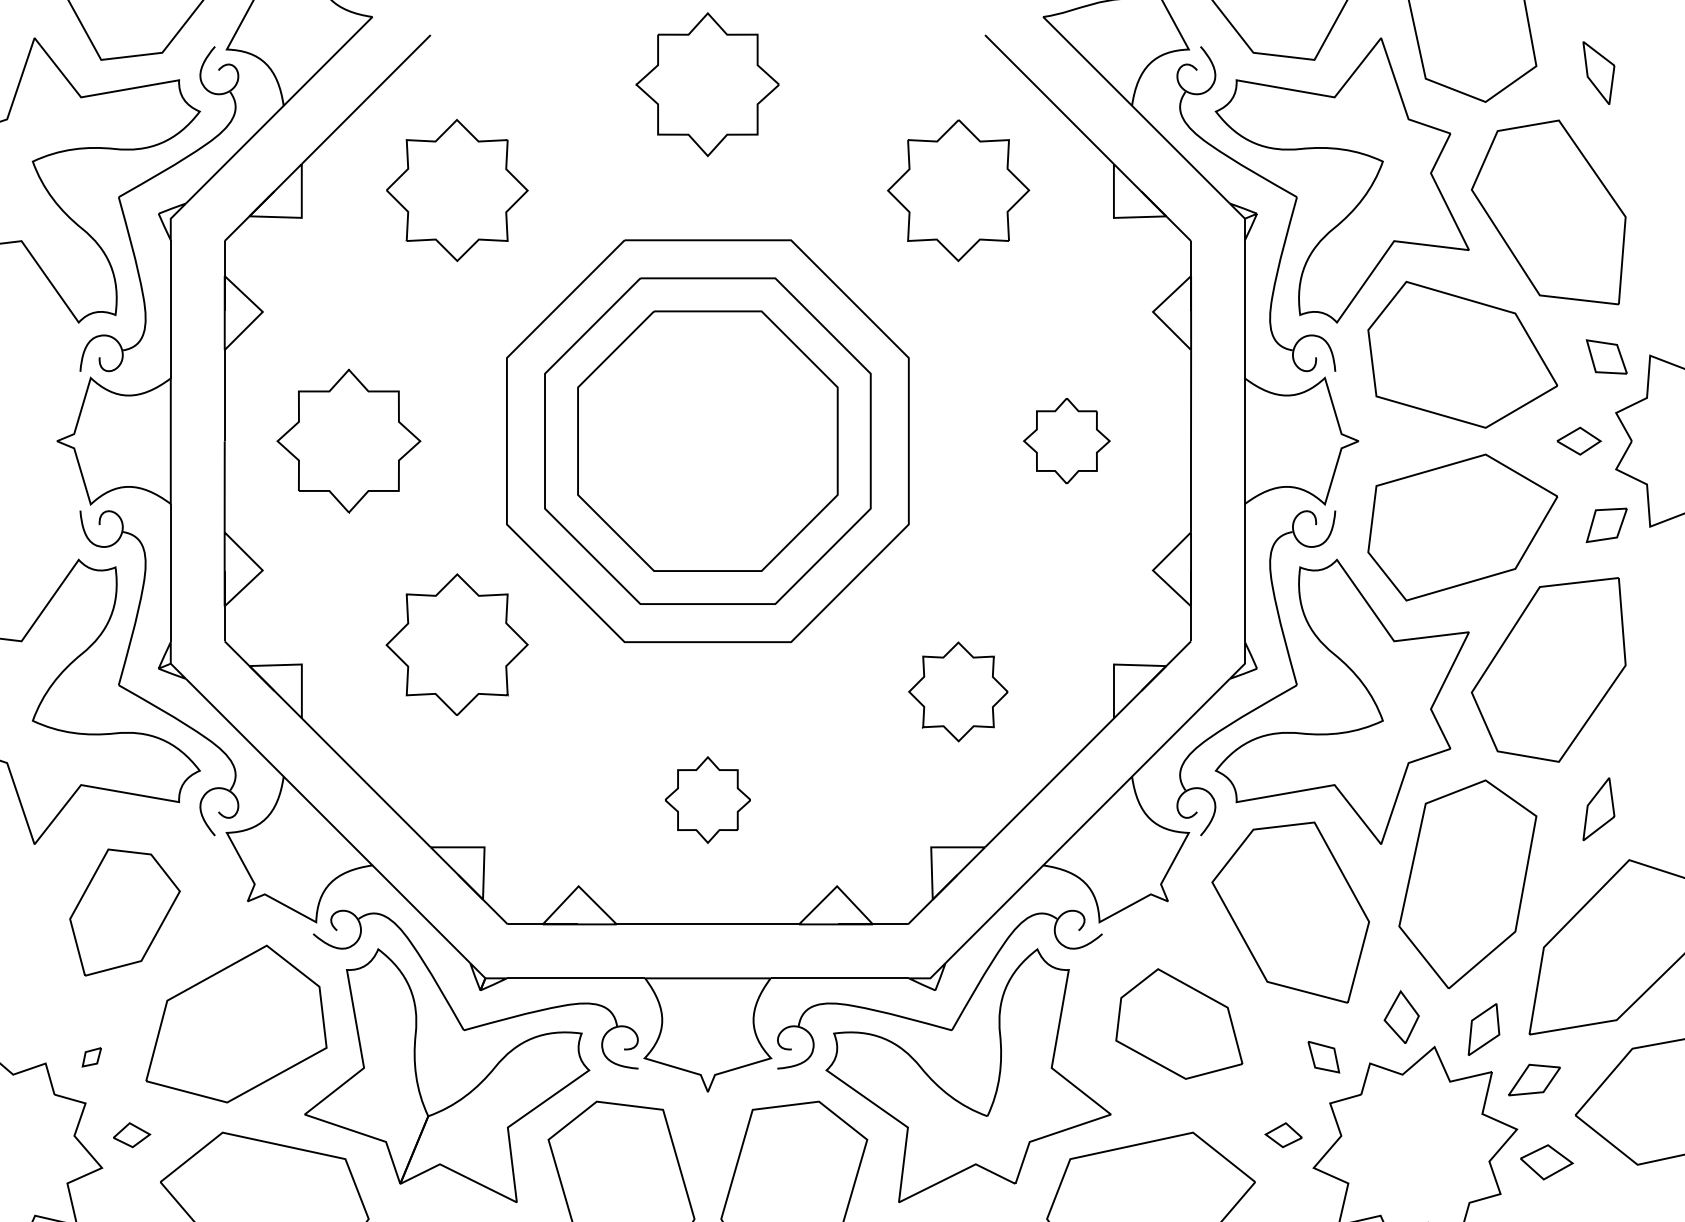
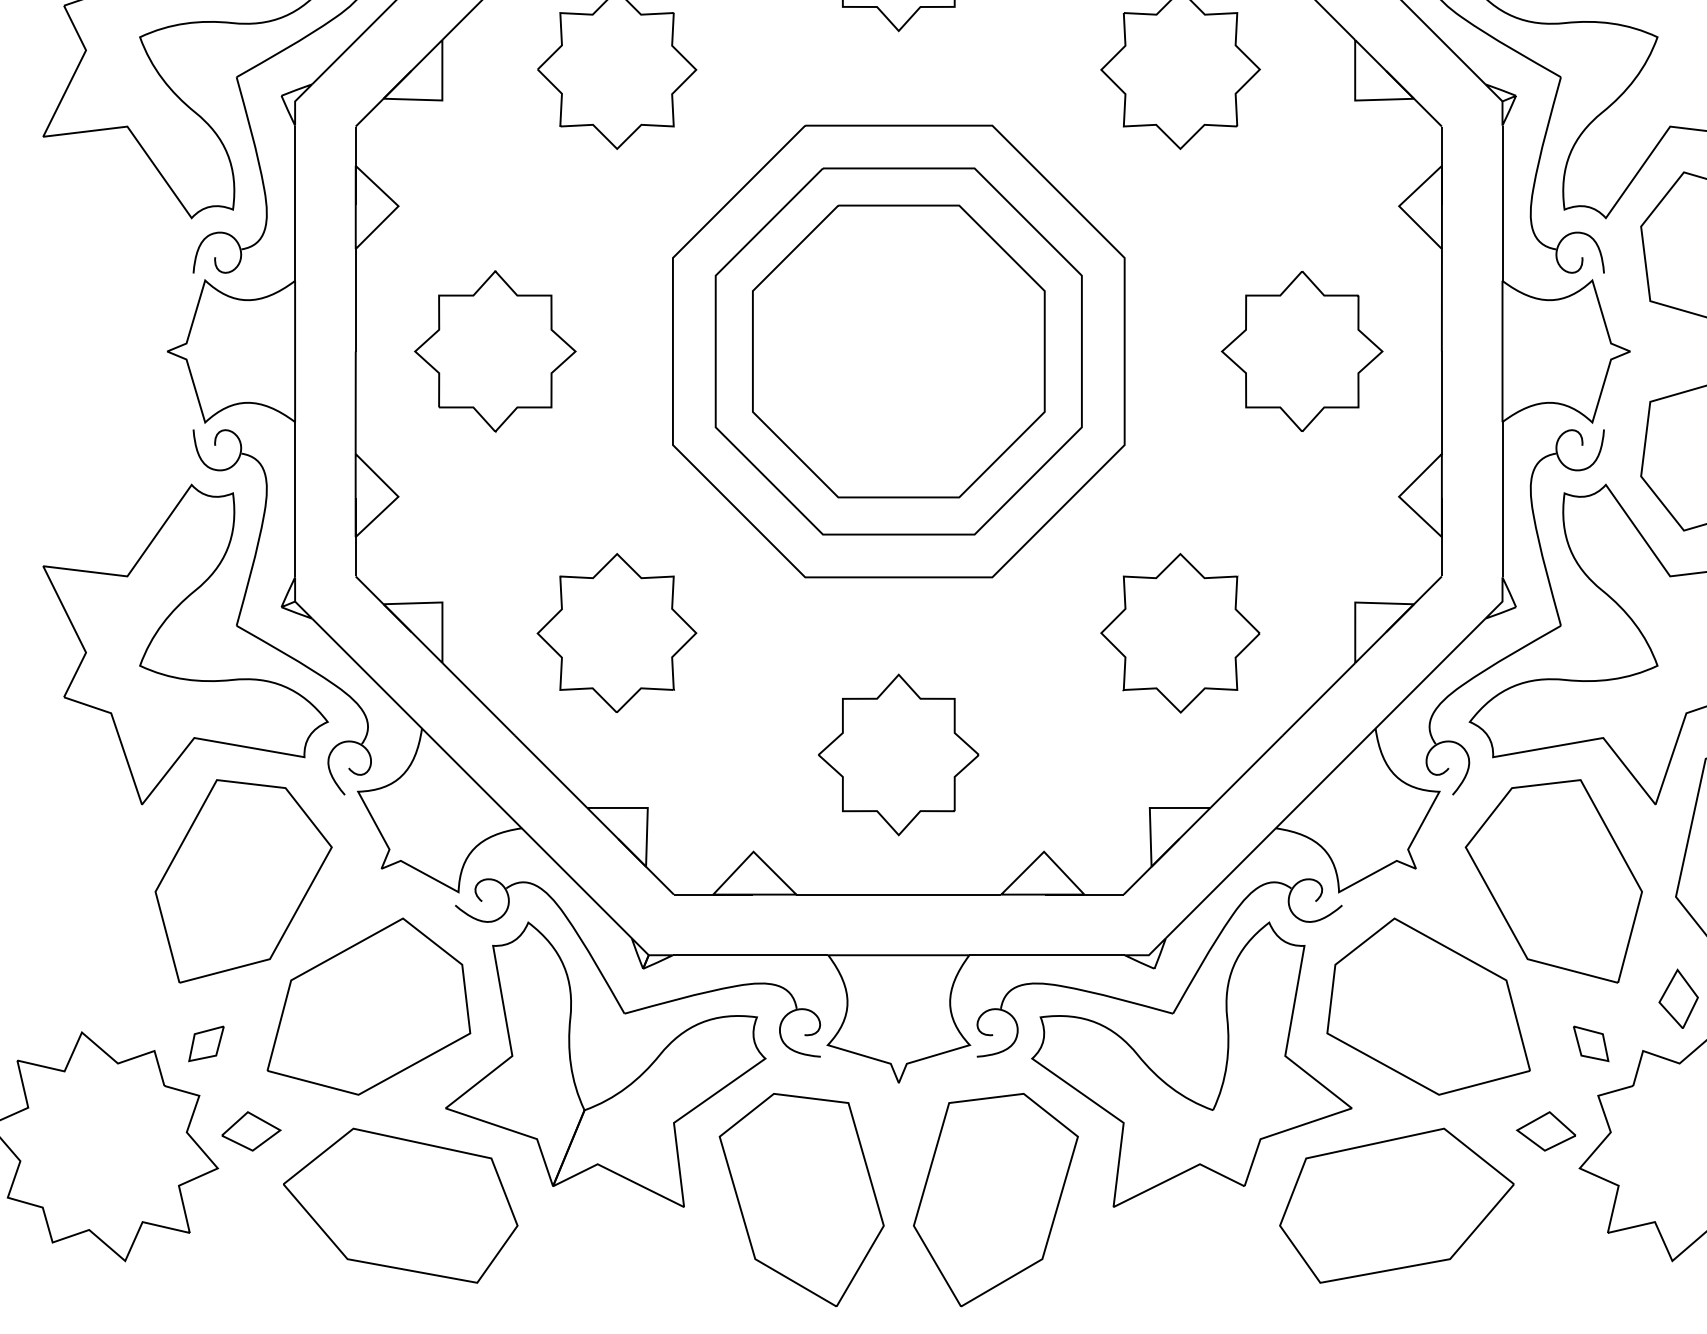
part: (1066, 440) -> (1301, 350), size x1.67
part: (456, 644) -> (616, 632), moved
part: (958, 691) -> (1180, 632), size x1.43
part: (707, 799) -> (898, 754), size x1.67
part: (124, 912) -> (243, 881), size x1.43
part: (1179, 1023) -> (1428, 1005), size x1.43
part: (91, 1057) -> (205, 1044), size x1.67
part: (131, 1135) -> (250, 1131), size x1.43
part: (1283, 1135) -> (1545, 1131), size x1.43

